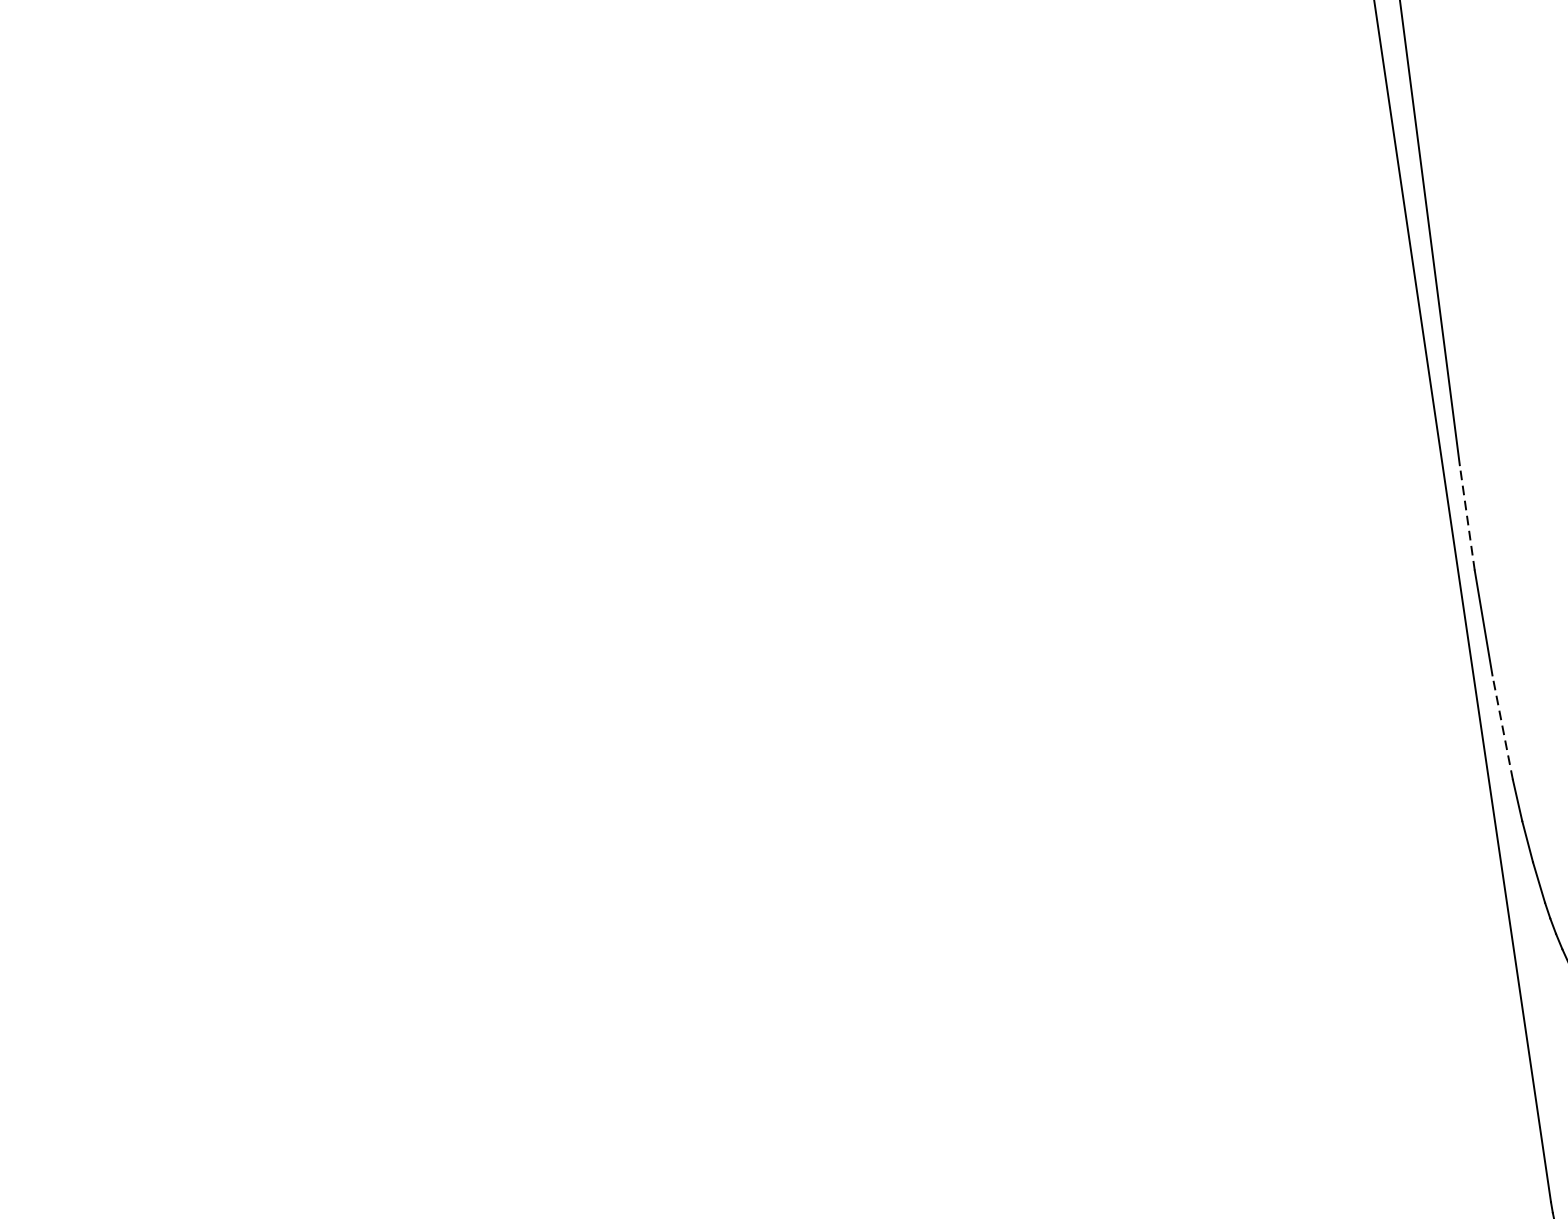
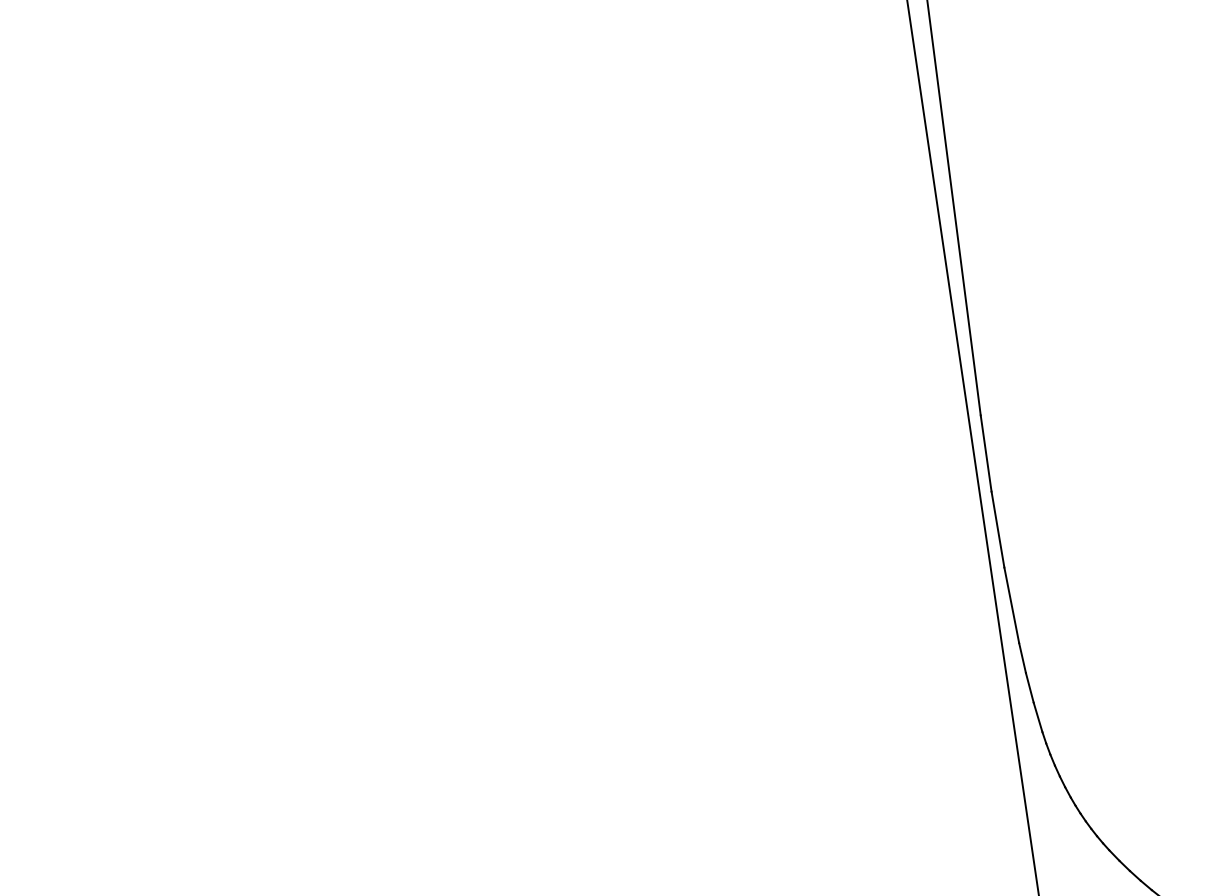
line: (1467, 517) -> (986, 453), dashed -> solid
line: (1502, 726) -> (1011, 604), dashed -> solid

